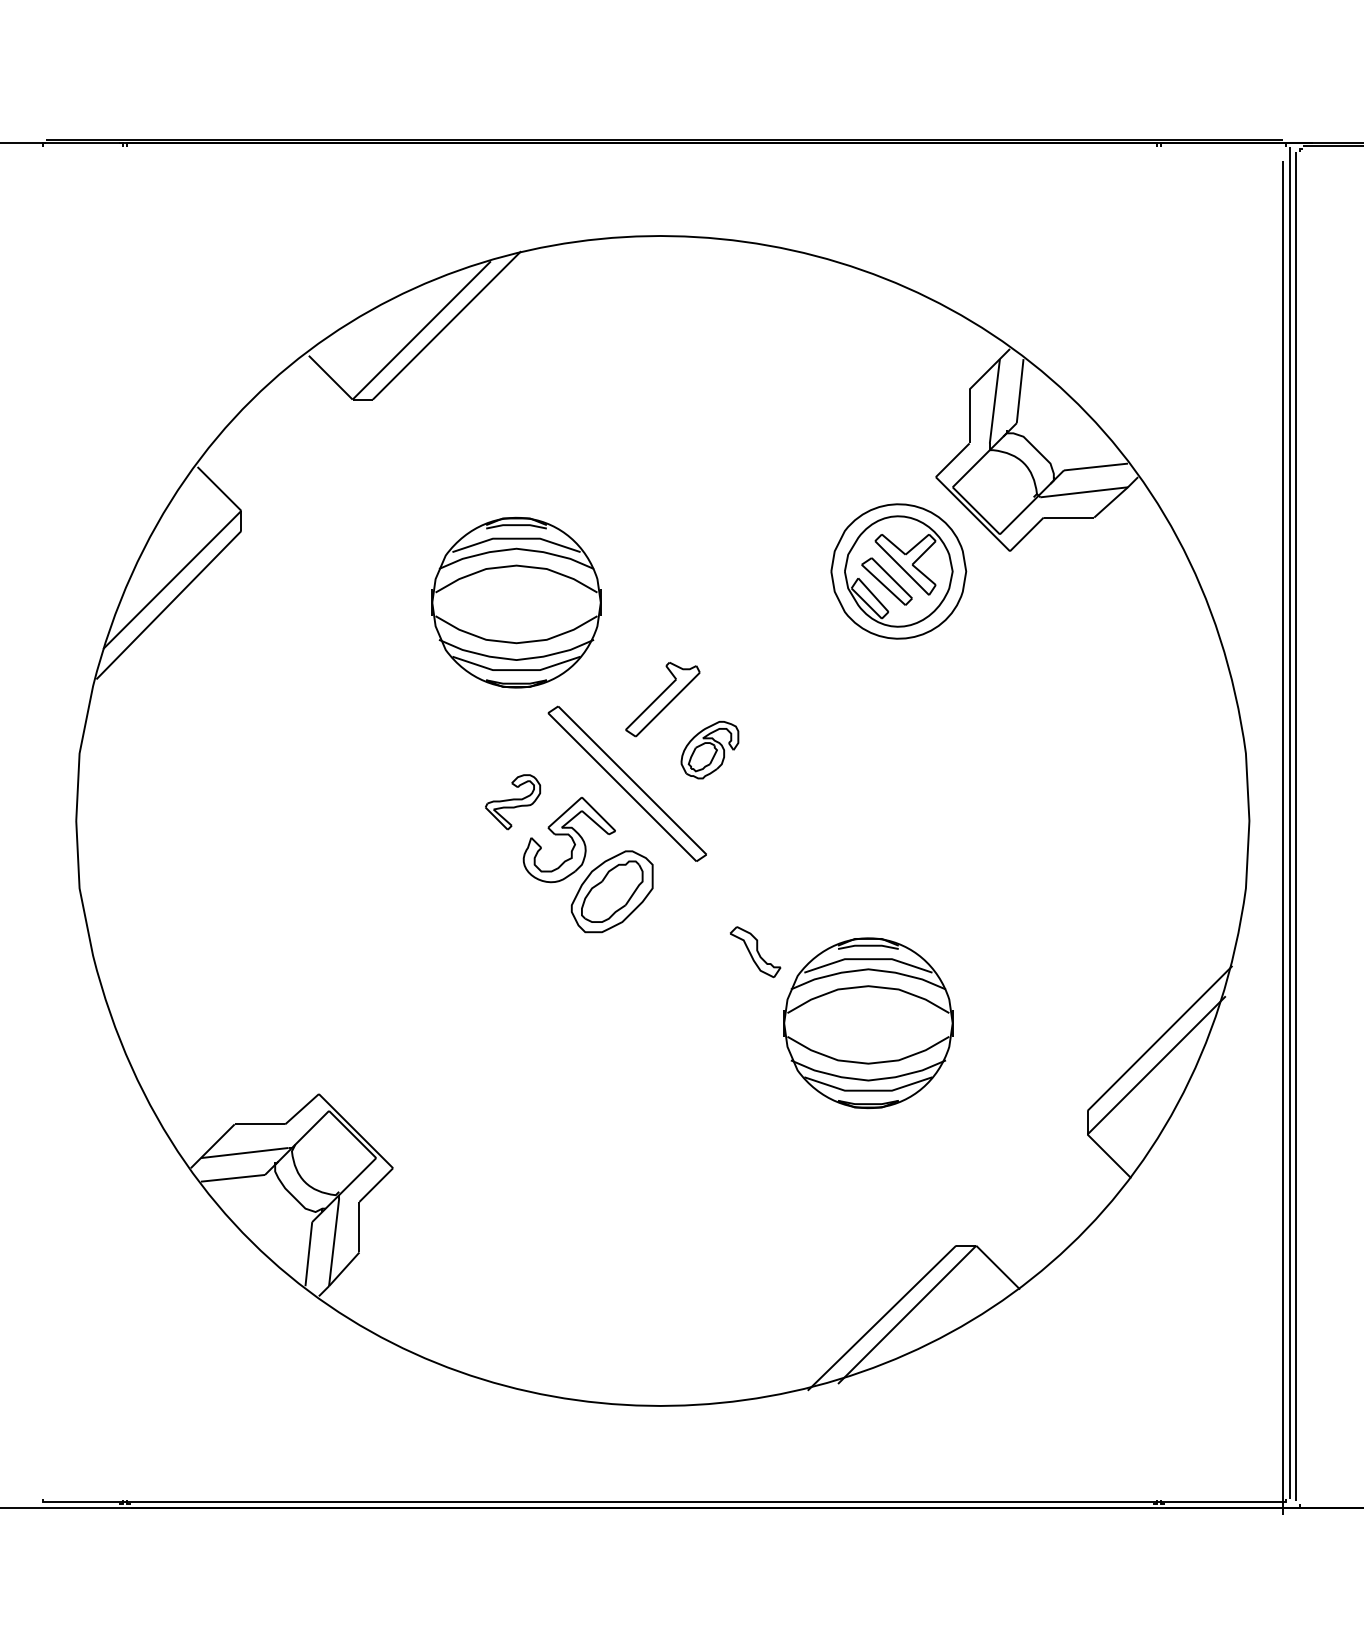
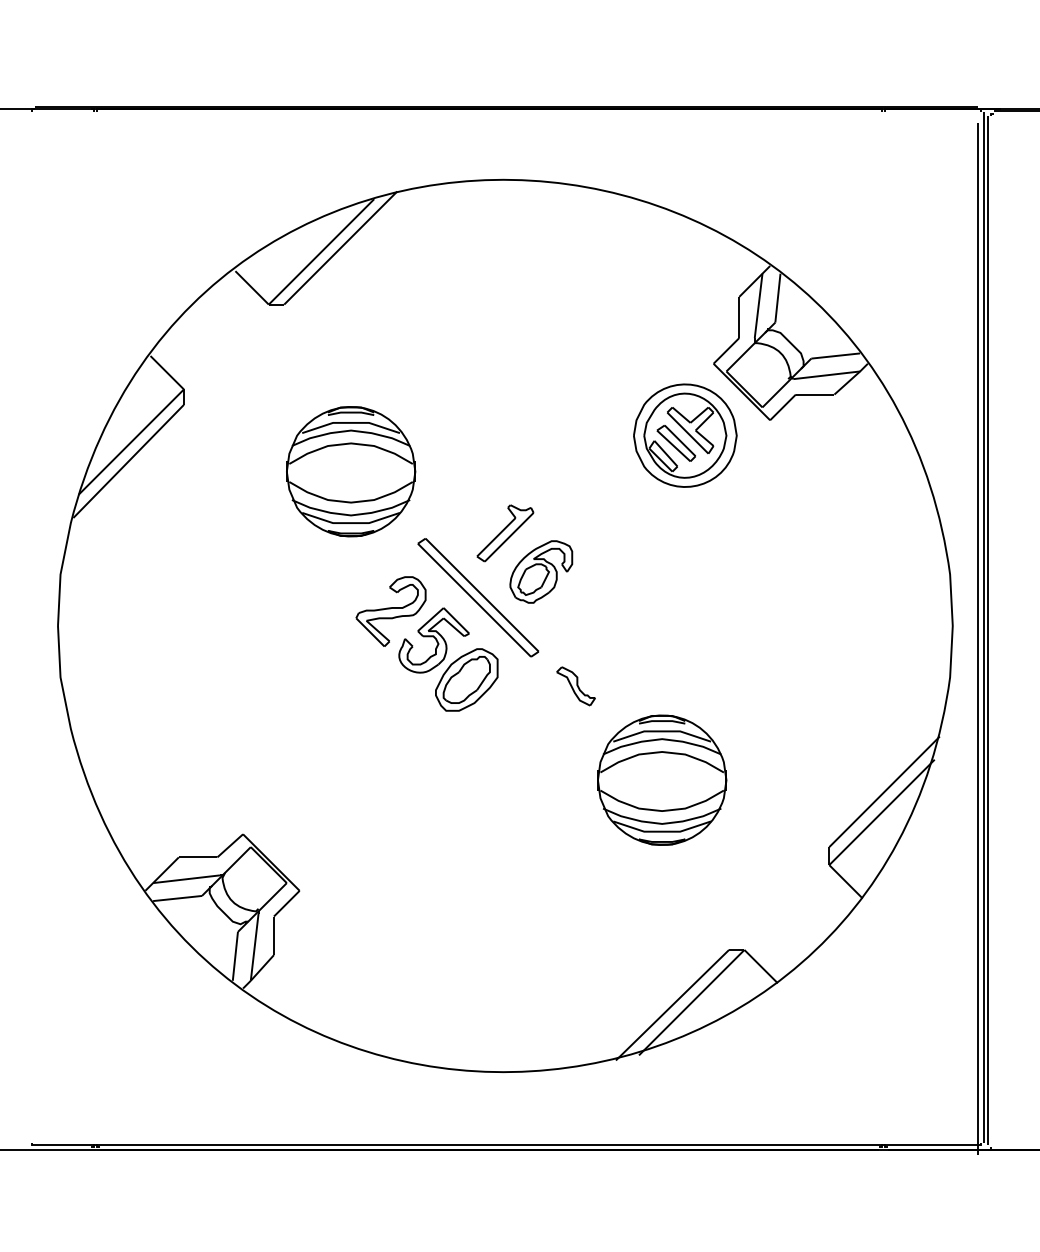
part: (516, 602) -> (351, 471), moved
part: (709, 749) -> (540, 571), size x1.43
part: (512, 802) -> (390, 611), size x1.67
part: (755, 952) -> (576, 686), moved

